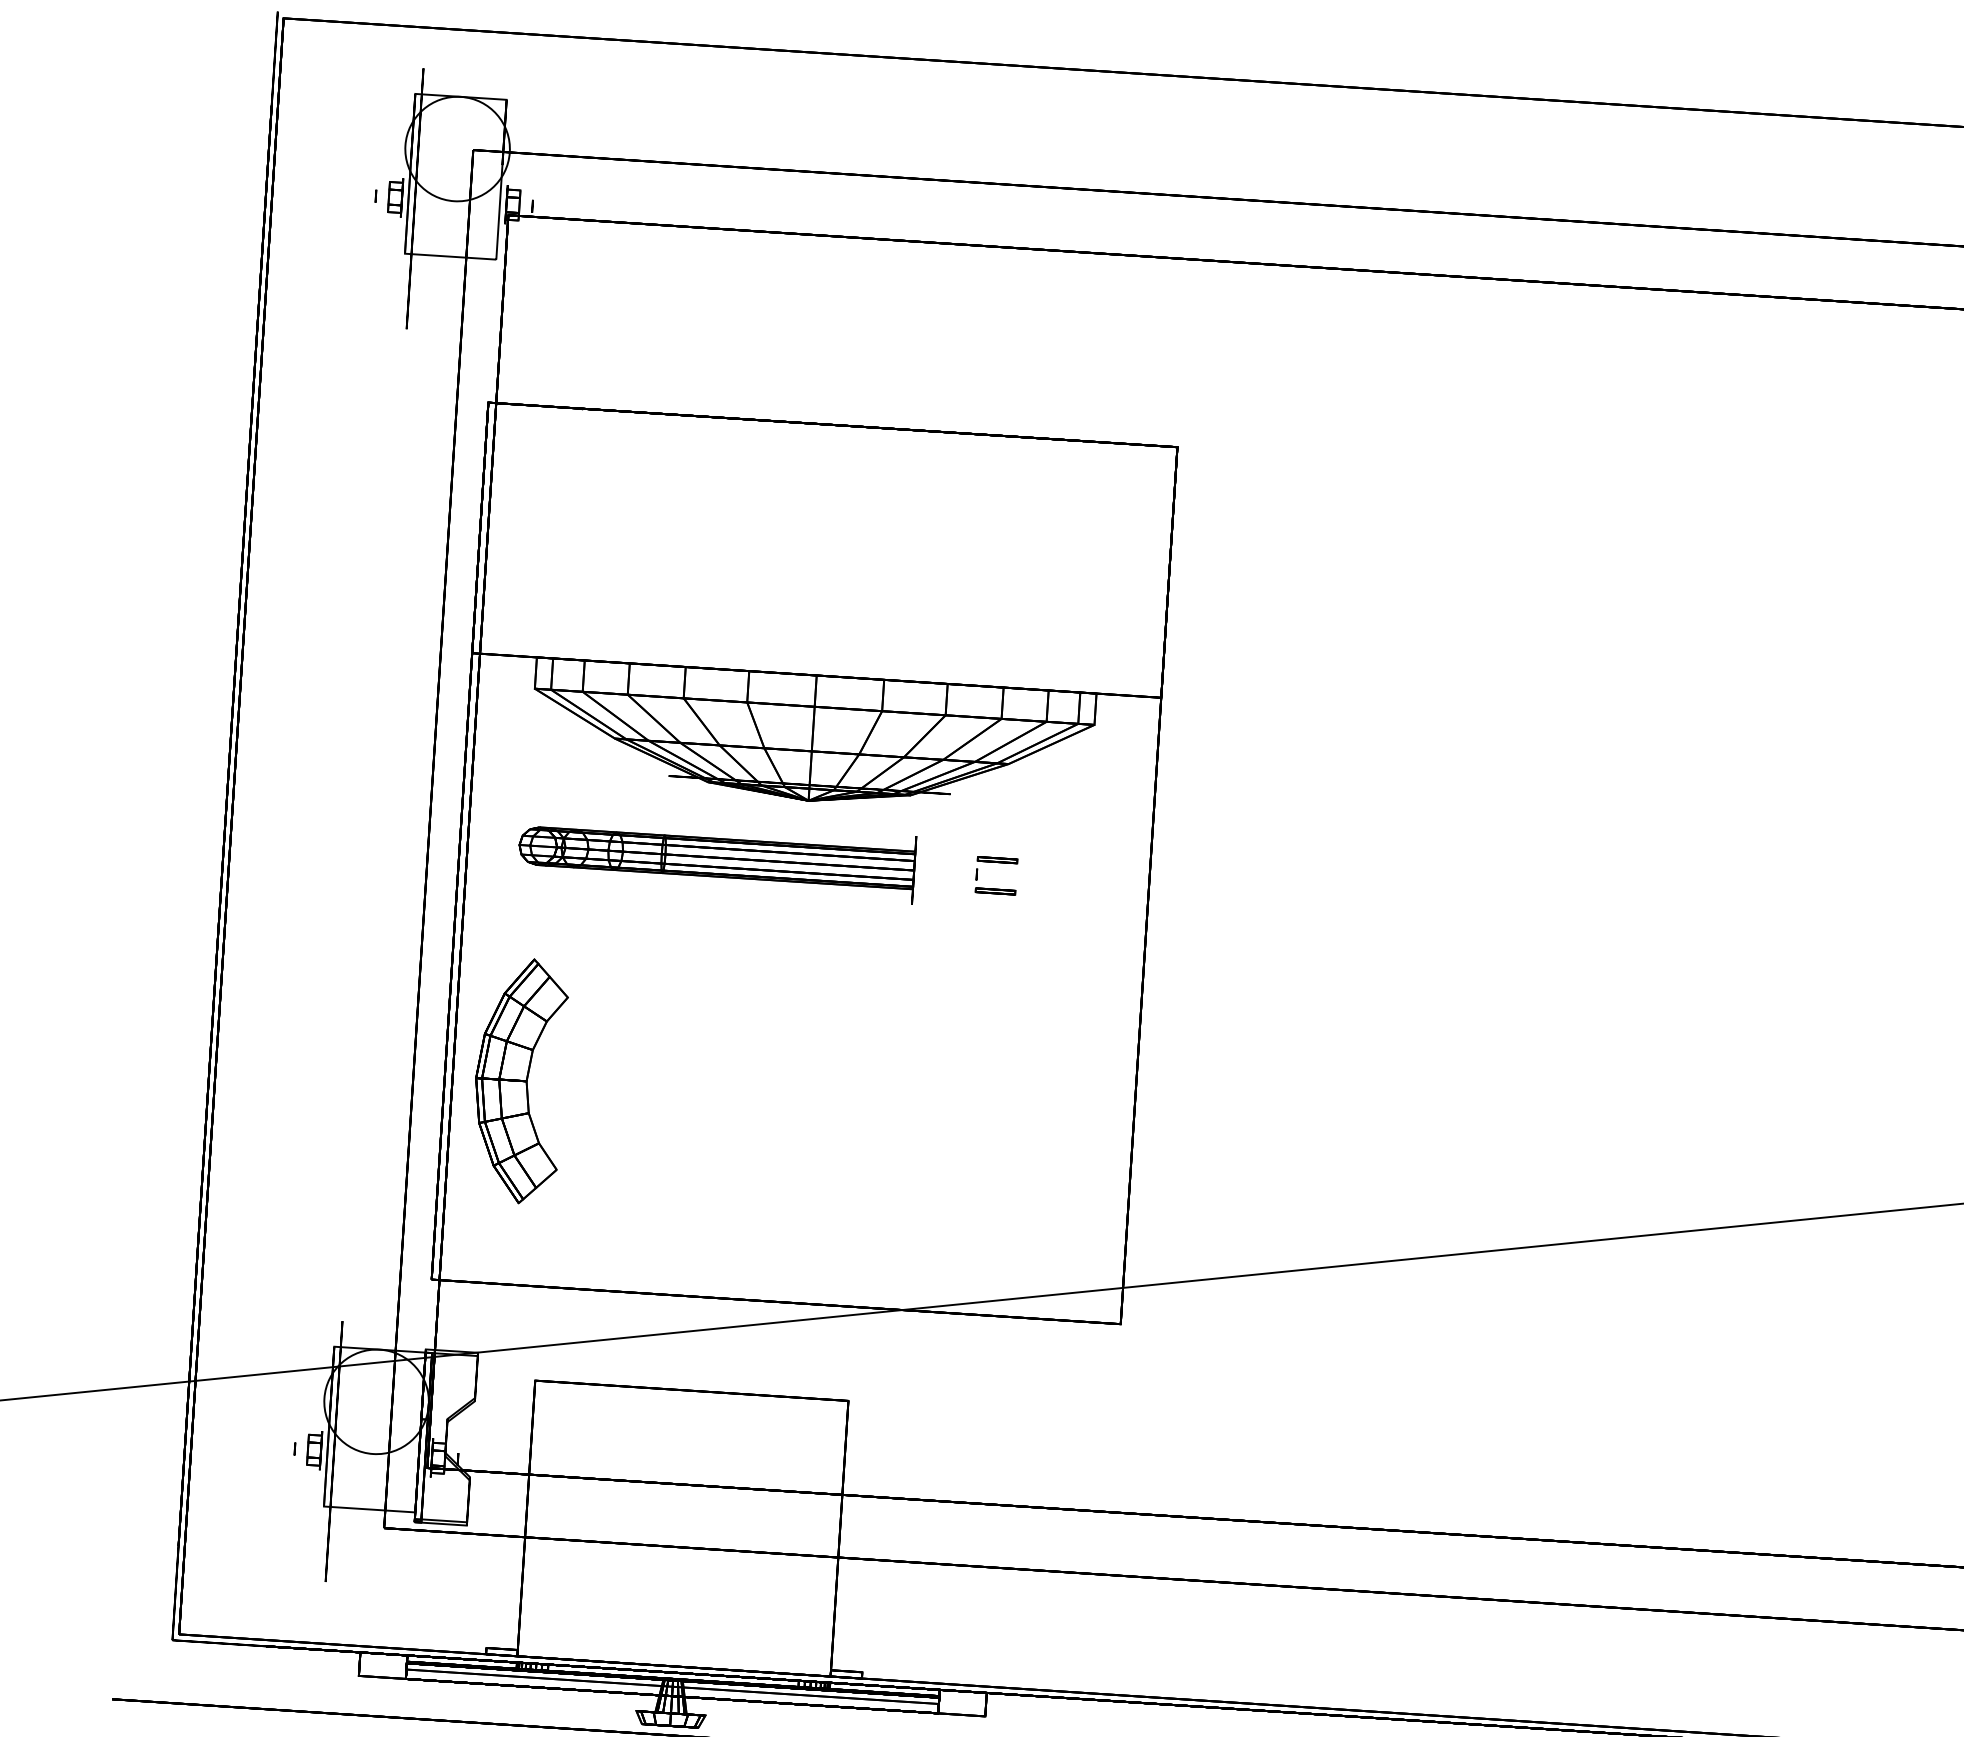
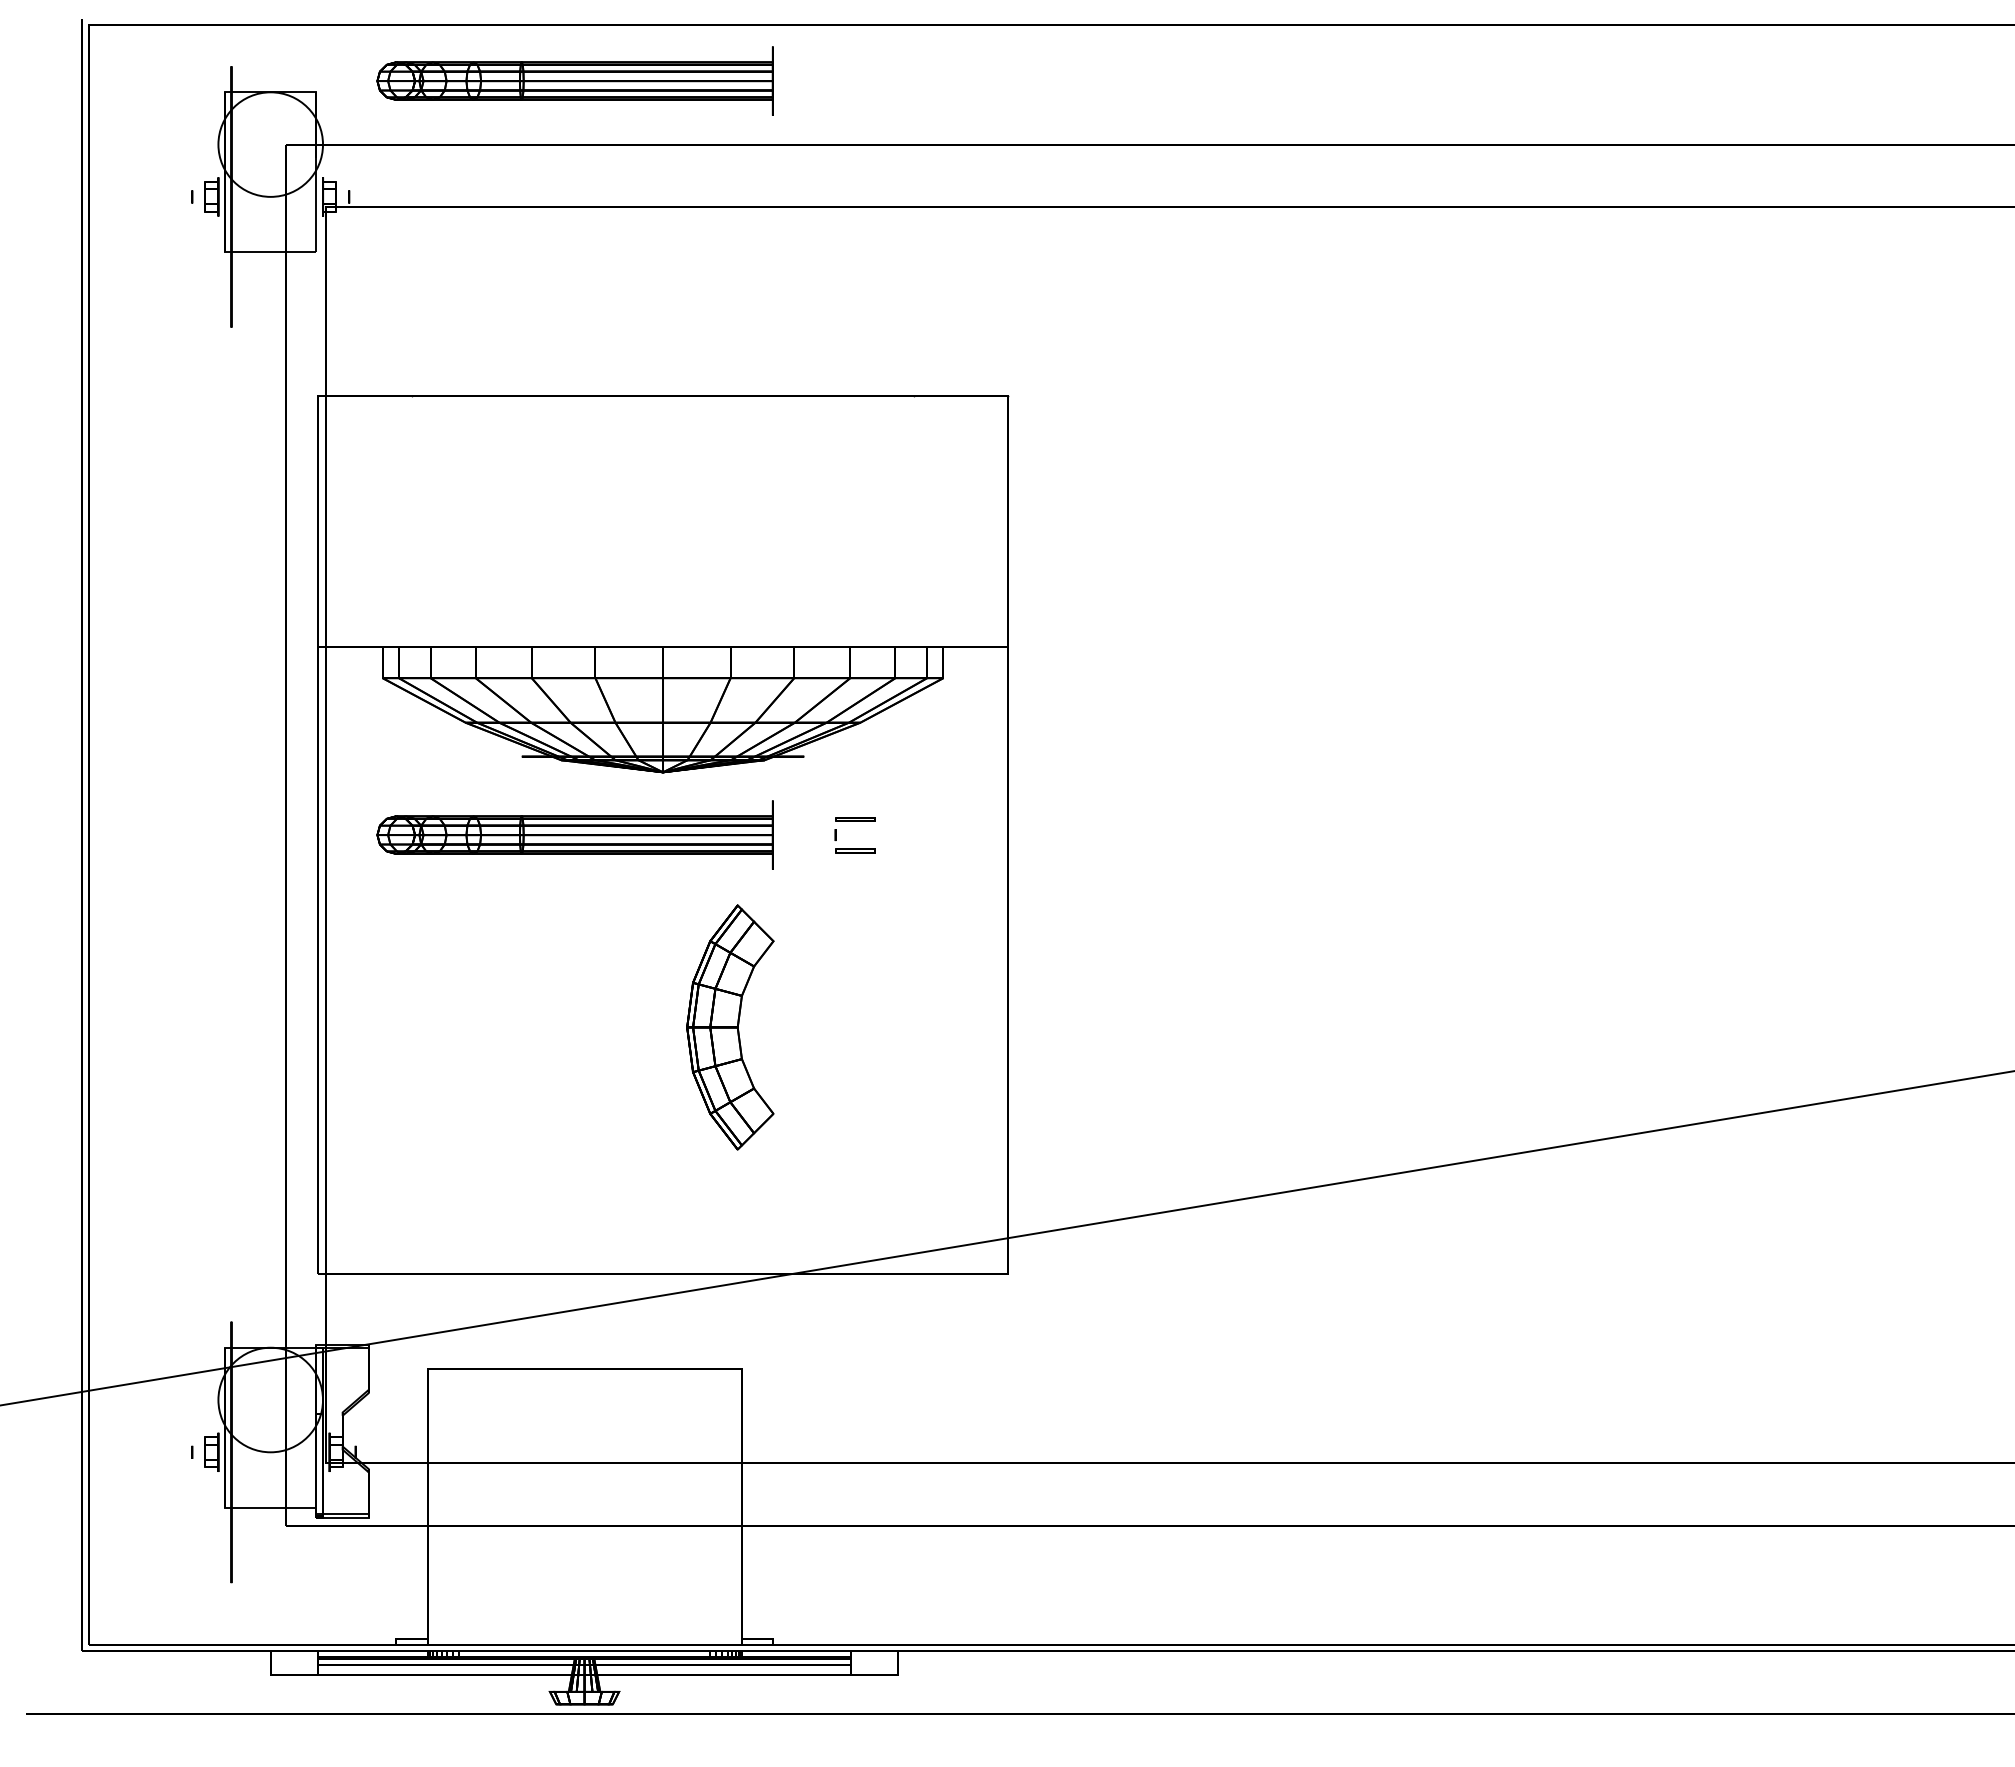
part: (764, 104) -> (574, 80), added
part: (519, 1080) -> (730, 1027), moved

